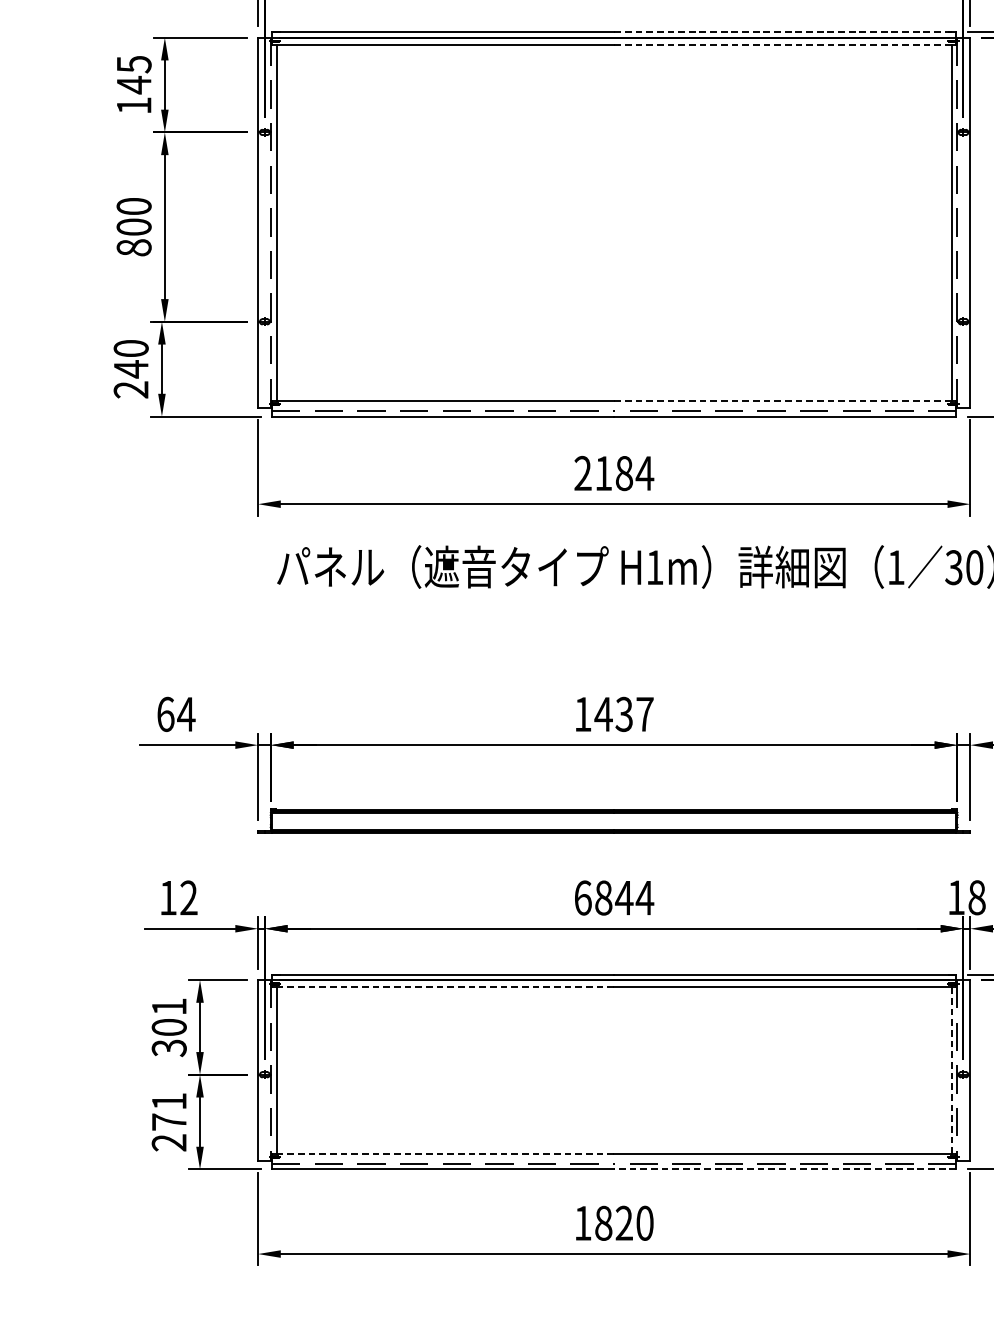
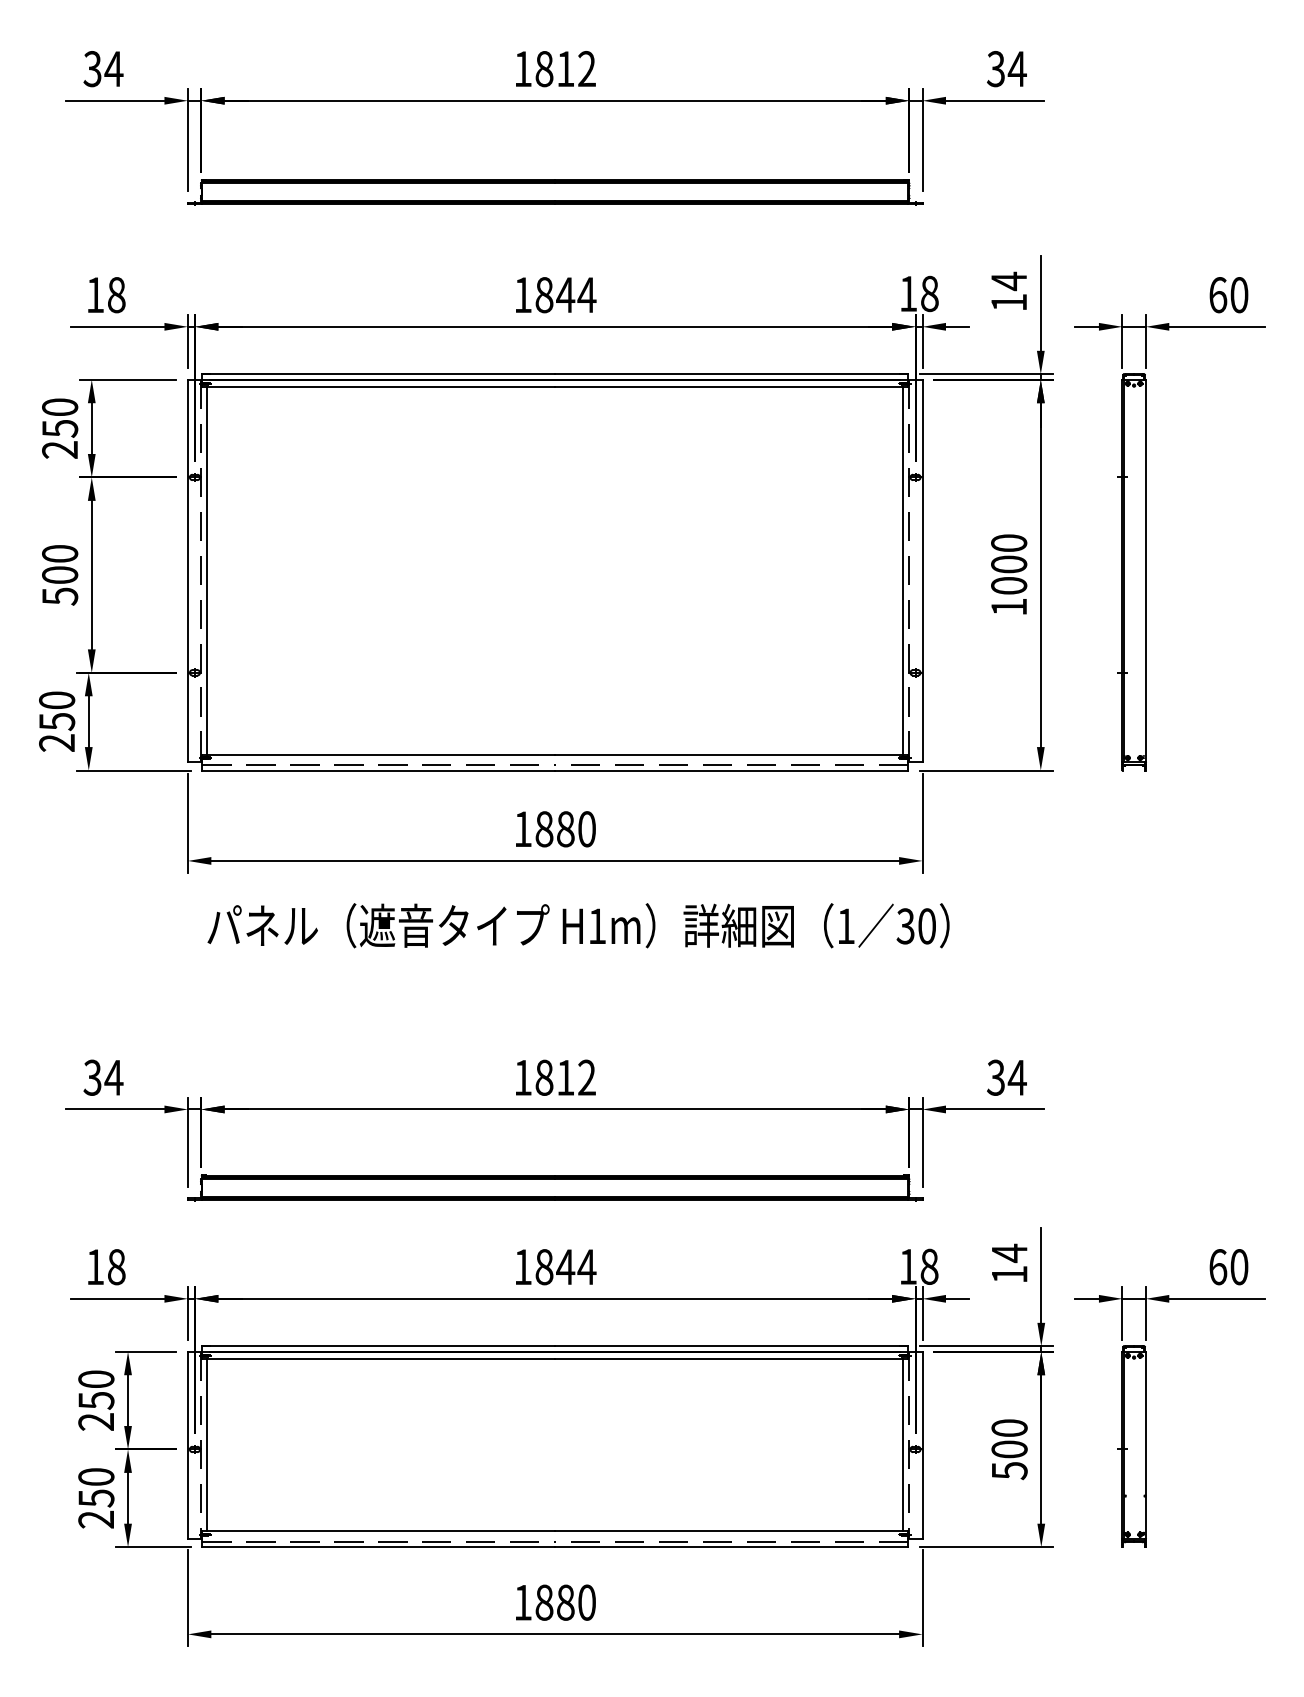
line: (786, 32) -> (732, 374), dashed -> solid
line: (782, 45) -> (728, 387), dashed -> solid
text: (134, 84) -> (60, 428), 145 -> 250
text: (134, 247) -> (60, 596), 800 -> 500
text: (131, 369) -> (57, 721), 240 -> 250
line: (782, 401) -> (728, 754), dashed -> solid
text: (614, 473) -> (555, 829), 2184 -> 1880
text: (165, 714) -> (92, 1077), 64 -> 34
text: (623, 714) -> (564, 1077), 1437 -> 1812
text: (188, 898) -> (116, 1267), 12 -> 18
text: (583, 898) -> (523, 1267), 6844 -> 1844
line: (445, 987) -> (381, 1359), dashed -> solid
text: (169, 1027) -> (96, 1400), 301 -> 250
line: (951, 1070) -> (903, 1445), dashed -> solid
text: (169, 1111) -> (96, 1487), 271 -> 250
line: (445, 1154) -> (381, 1531), dashed -> solid
line: (785, 1169) -> (731, 1547), dashed -> solid
text: (624, 1223) -> (565, 1602), 1820 -> 1880

